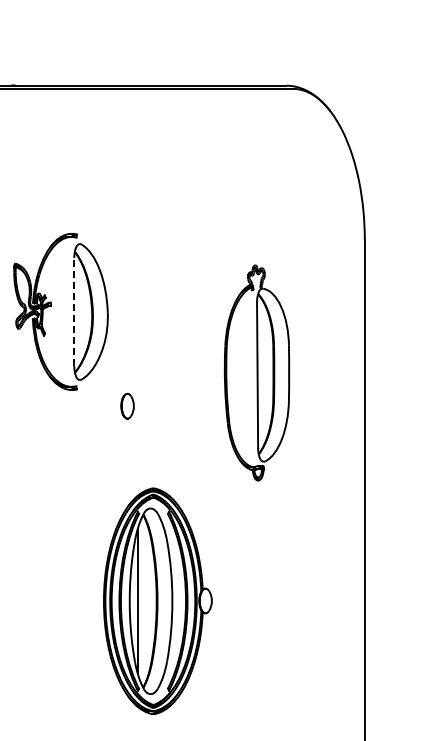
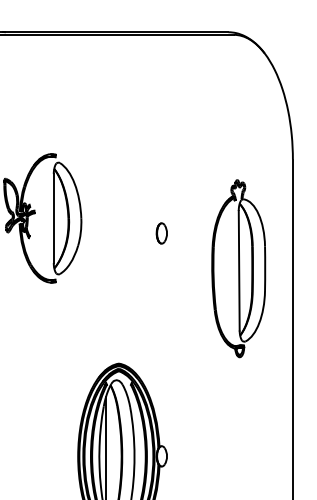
line: (74, 311) -> (53, 218), dashed -> solid
part: (256, 372) -> (238, 268), moved
part: (127, 406) -> (161, 233), moved

